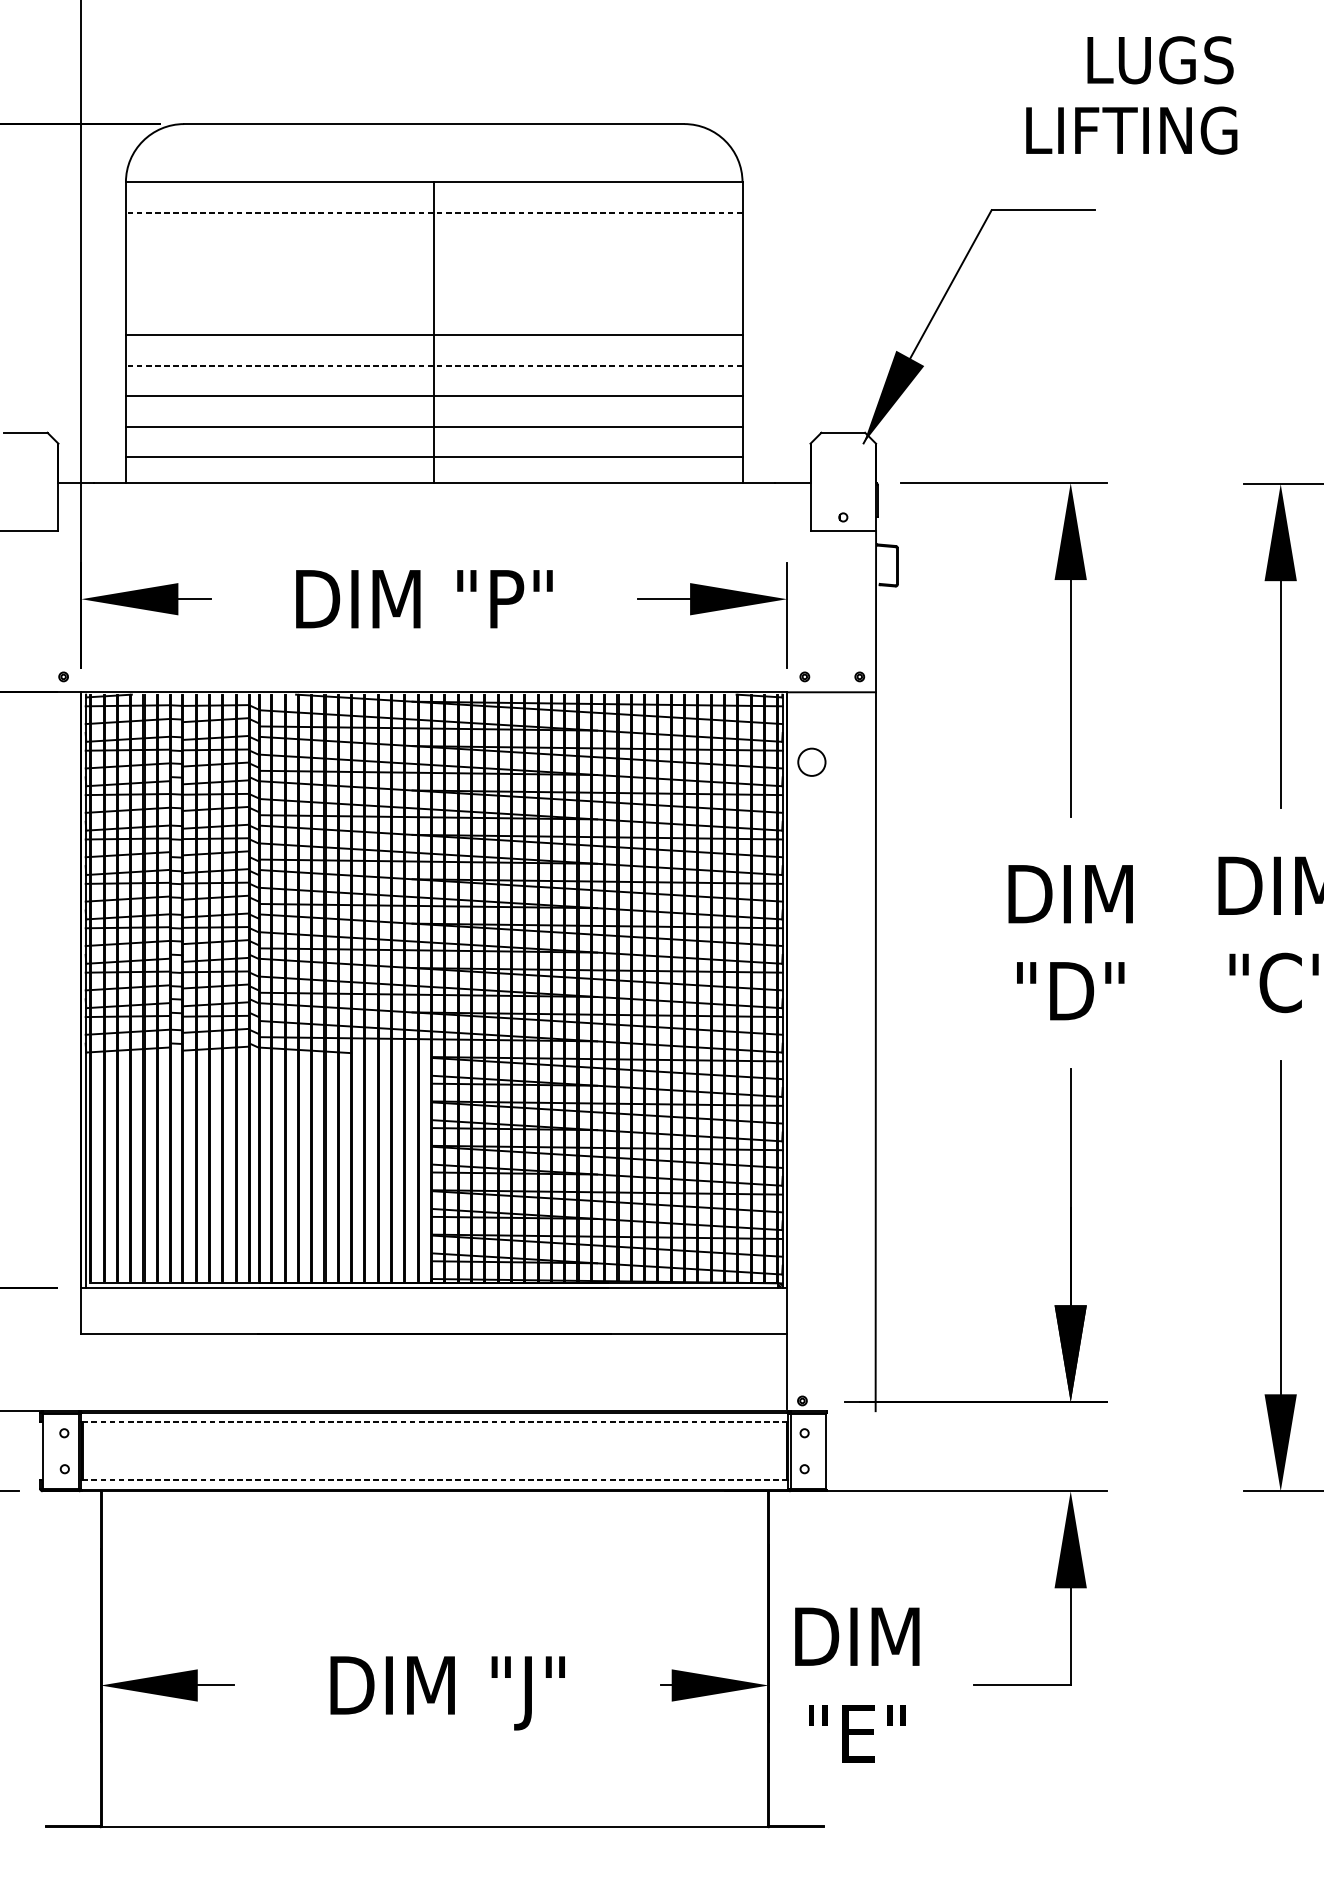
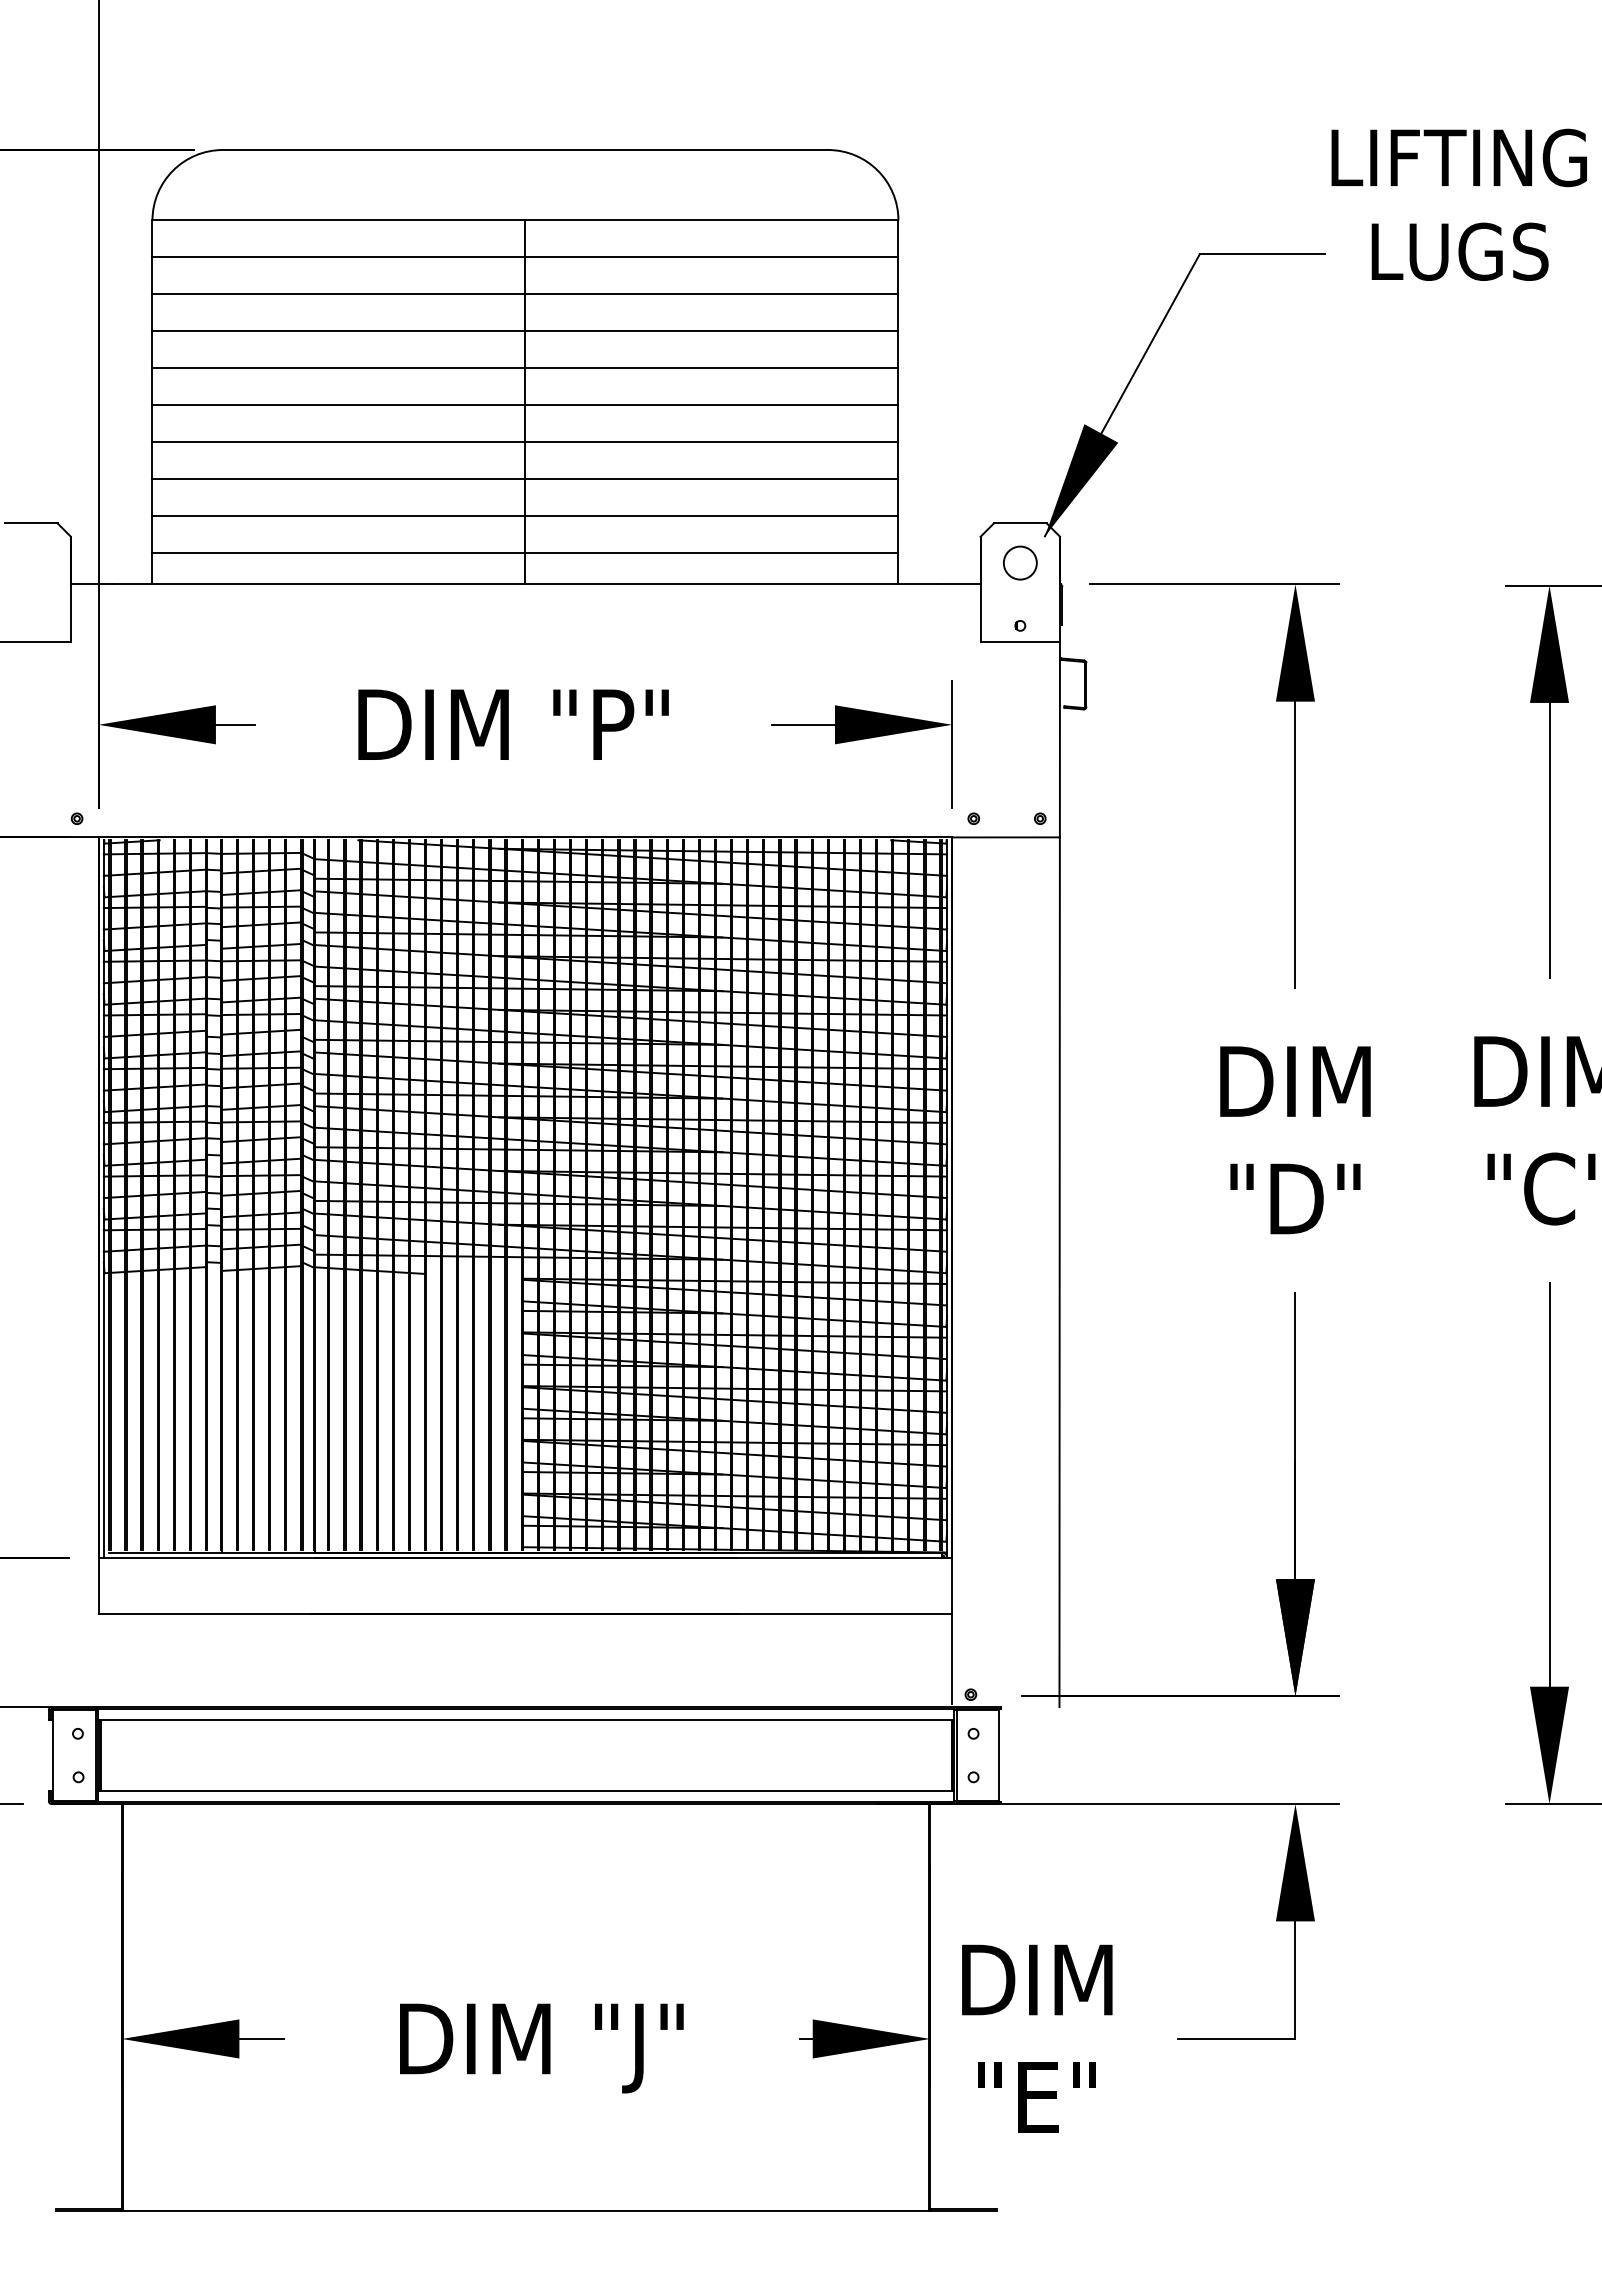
text: (1160, 60) -> (1459, 251), moved
text: (1131, 130) -> (1458, 157), moved
line: (434, 212) -> (525, 257), dashed -> solid
line: (434, 243) -> (525, 294), added
line: (434, 274) -> (525, 331), added
line: (434, 304) -> (525, 368), added
line: (434, 365) -> (525, 442), dashed -> solid
circle: (812, 761) -> (1020, 562), moved
line: (435, 1422) -> (526, 1720), dashed -> solid
line: (435, 1480) -> (526, 1790), dashed -> solid

